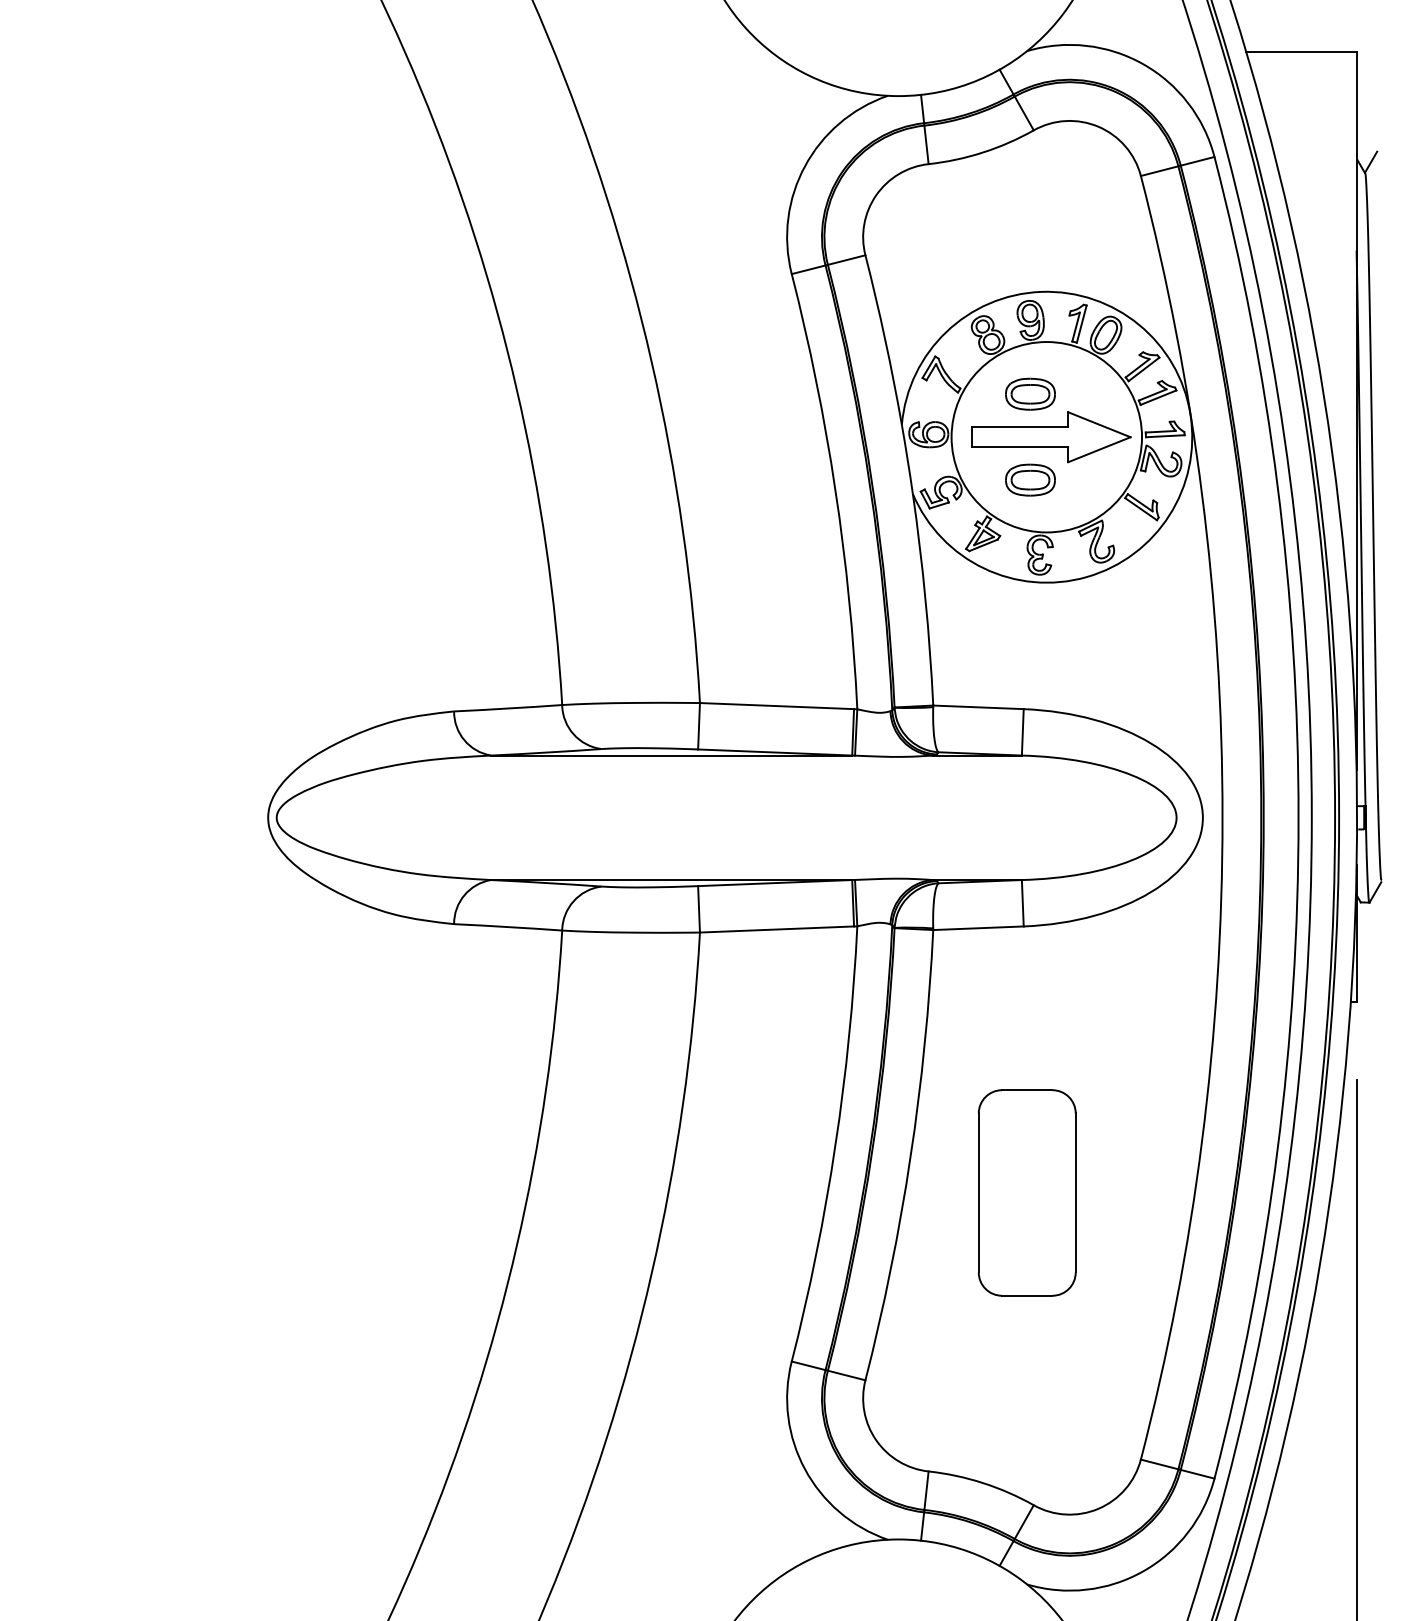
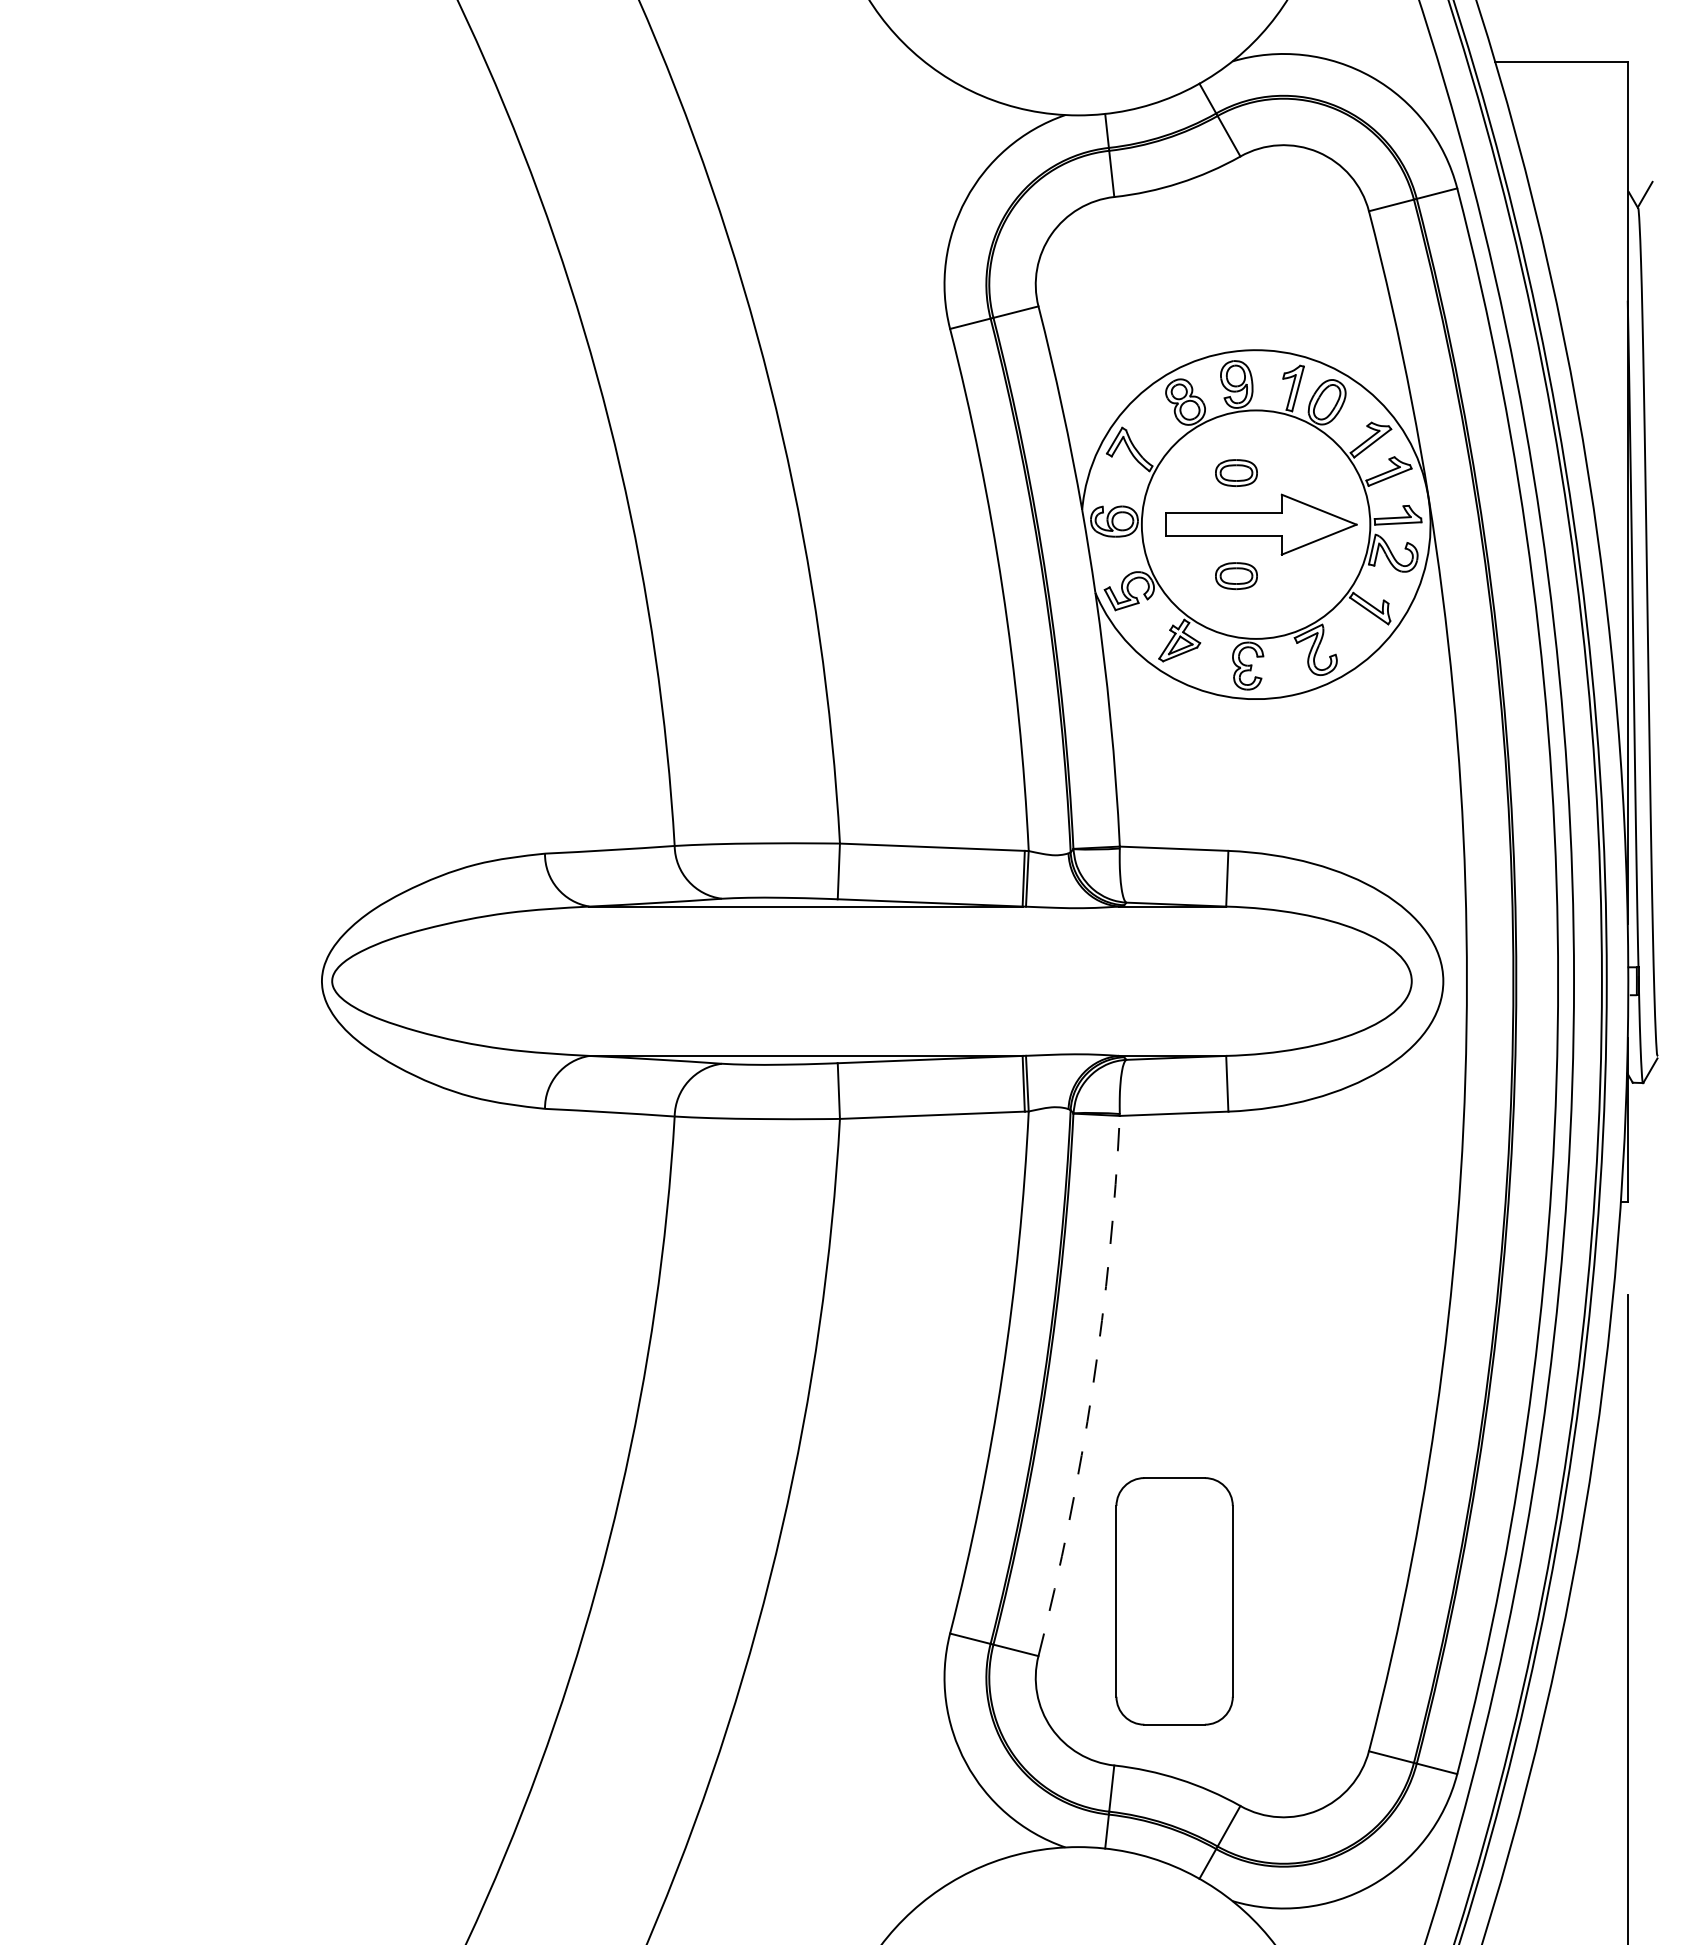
part: (1030, 393) -> (1236, 472), size x0.7
part: (1030, 479) -> (1236, 575), size x0.7
arc: (910, 1157) -> (1092, 1388), solid -> dashed
part: (1027, 1193) -> (1174, 1601), moved

